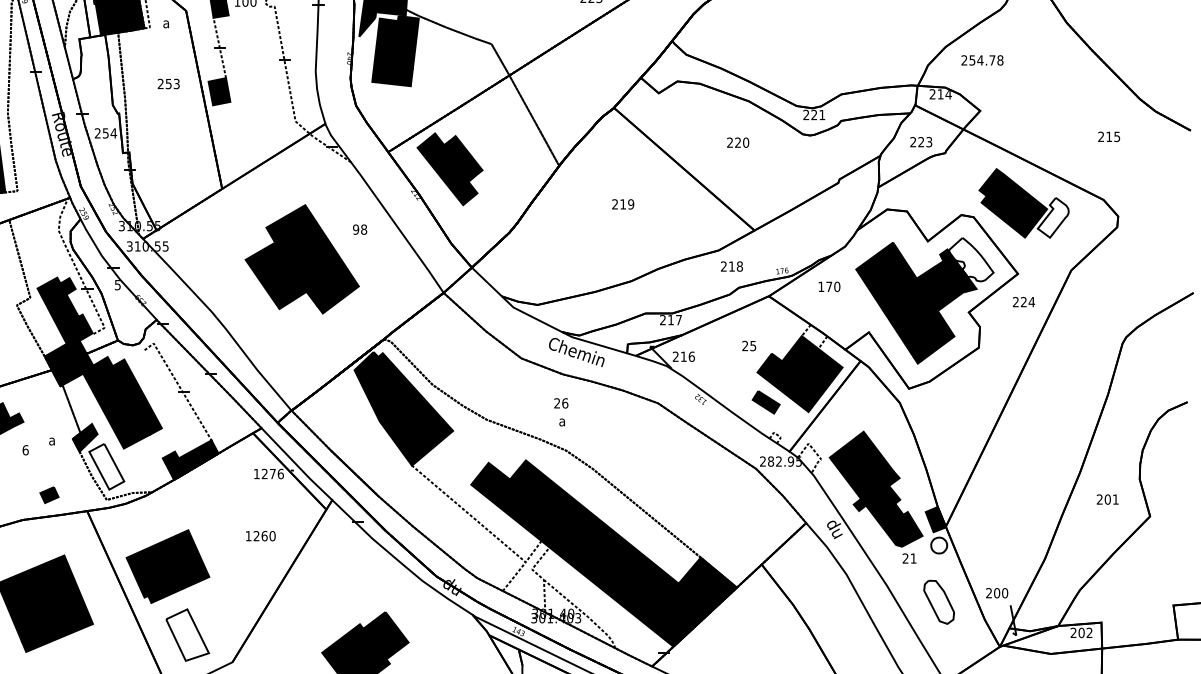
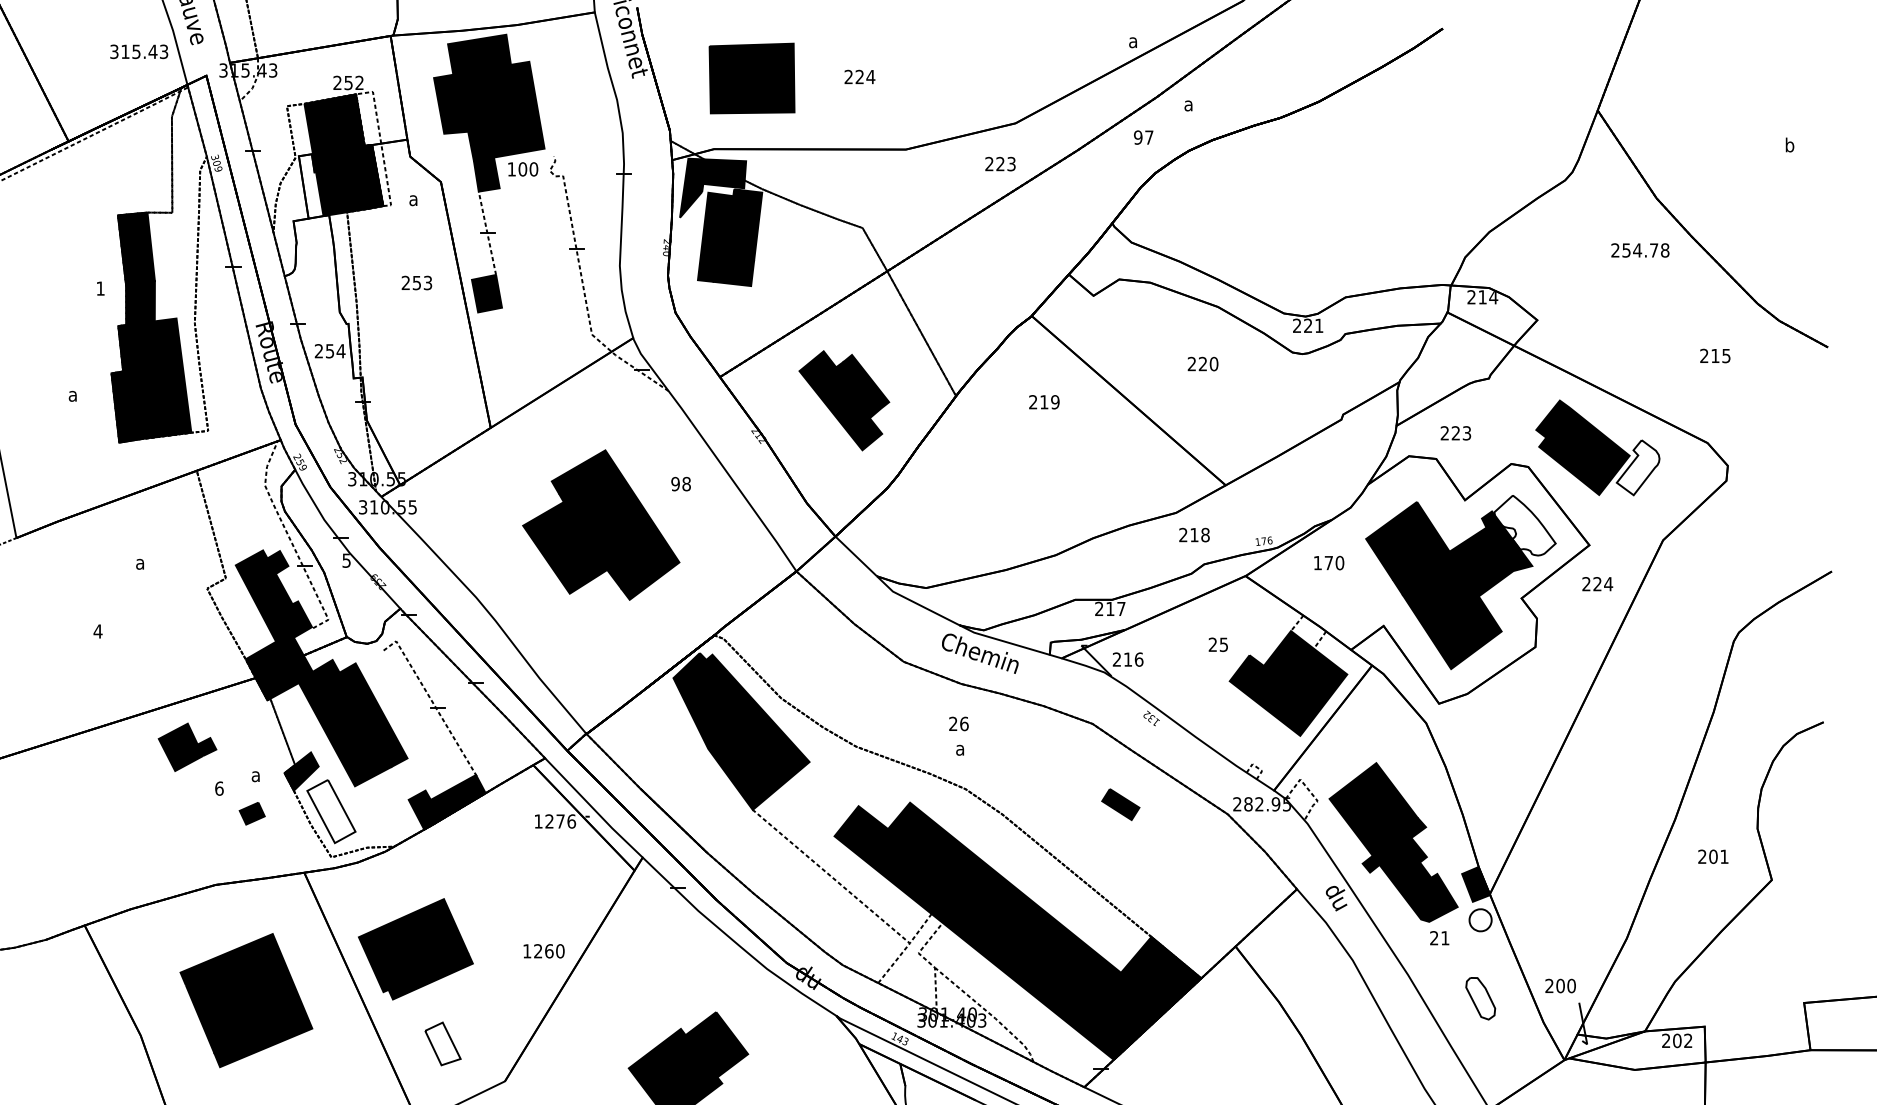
text: (982, 60) -> (1640, 250), moved
text: (920, 142) -> (1455, 433), moved
part: (450, 169) -> (844, 400), moved
text: (623, 204) -> (1044, 402), moved
part: (765, 402) -> (1120, 804), moved
part: (48, 495) -> (251, 813), moved
text: (260, 536) -> (543, 951), moved
part: (939, 602) -> (1480, 998), size x0.7
part: (187, 634) -> (442, 1043), size x0.6

